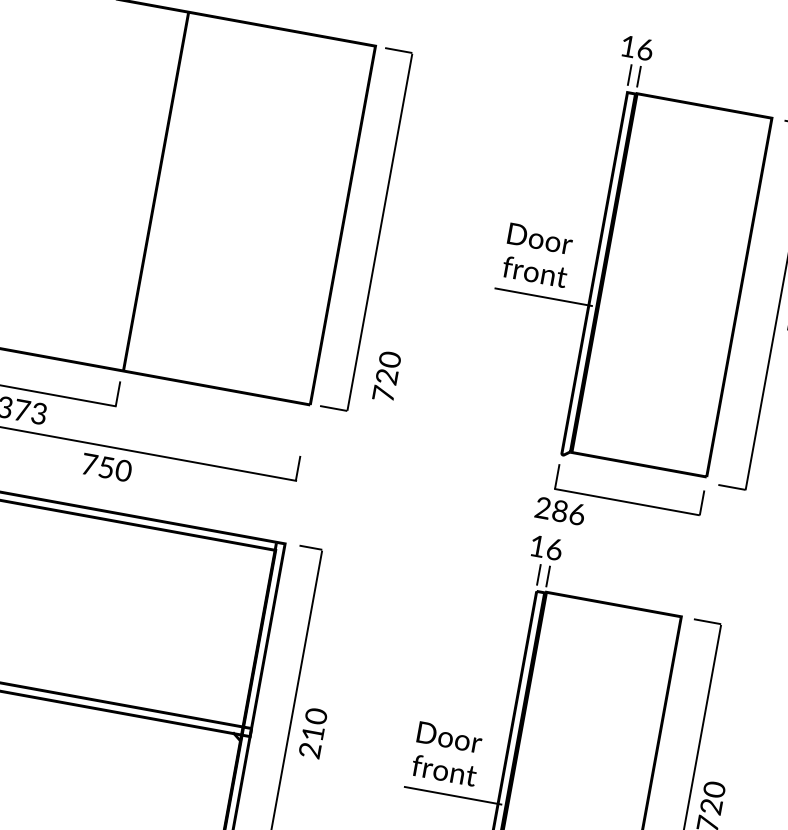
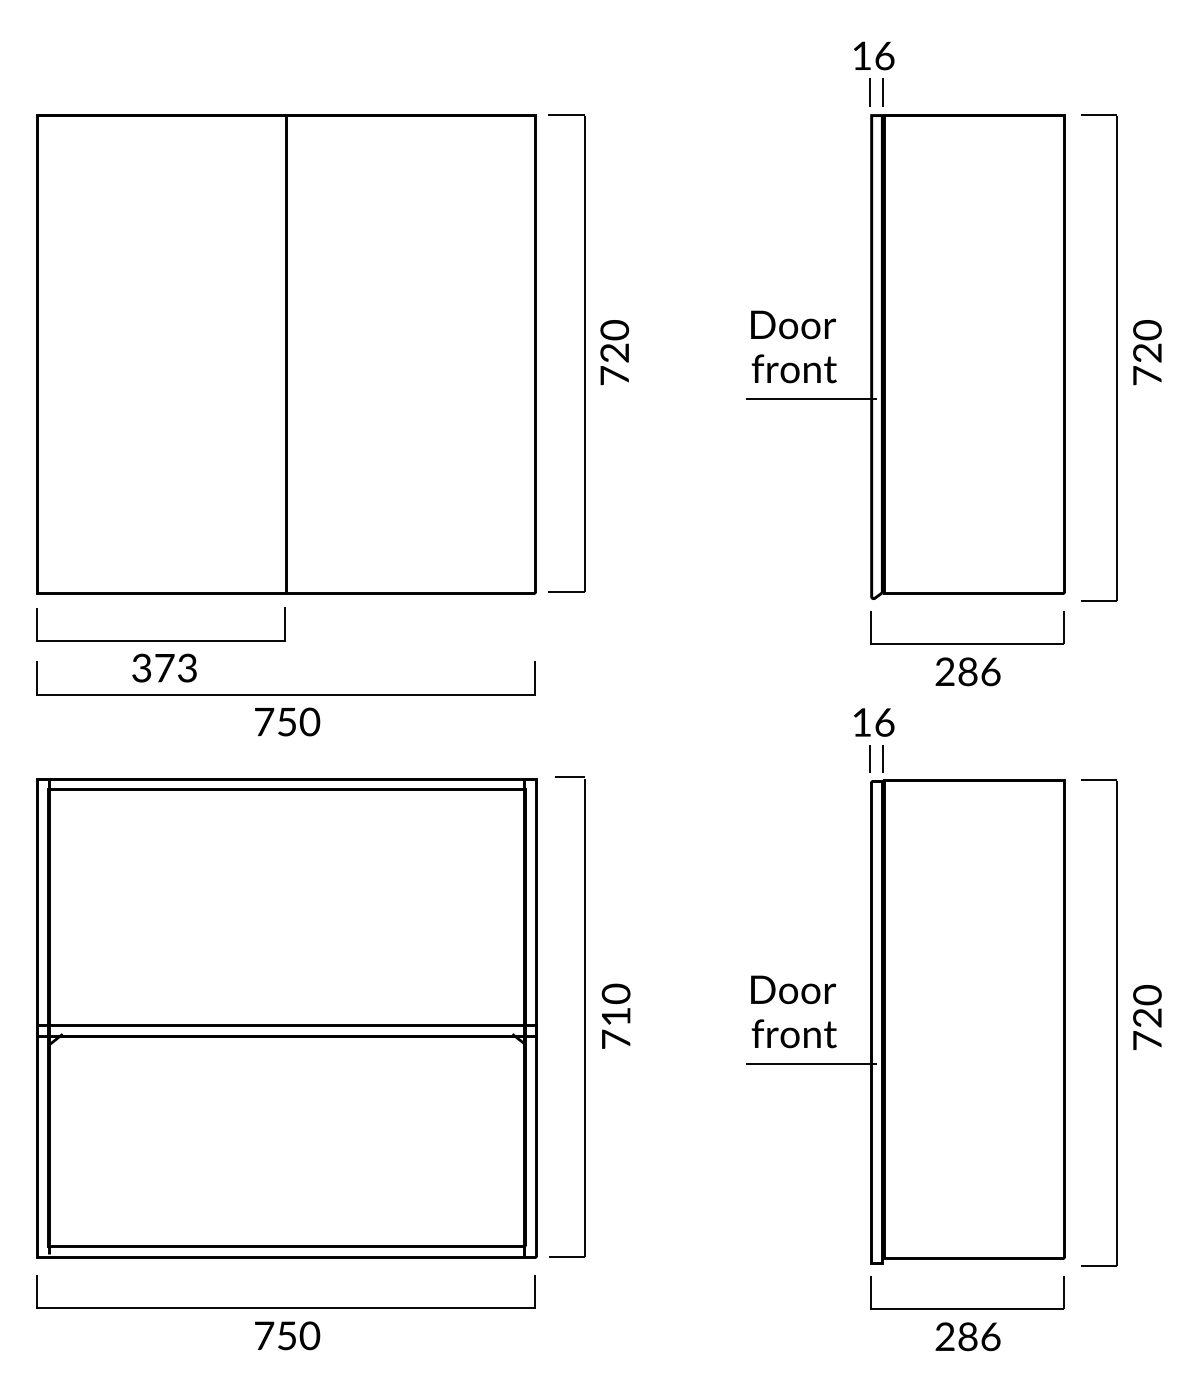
text: (386, 376) -> (614, 352), moved
text: (559, 510) -> (967, 671), moved
text: (309, 750) -> (615, 1039), 210 -> 710

